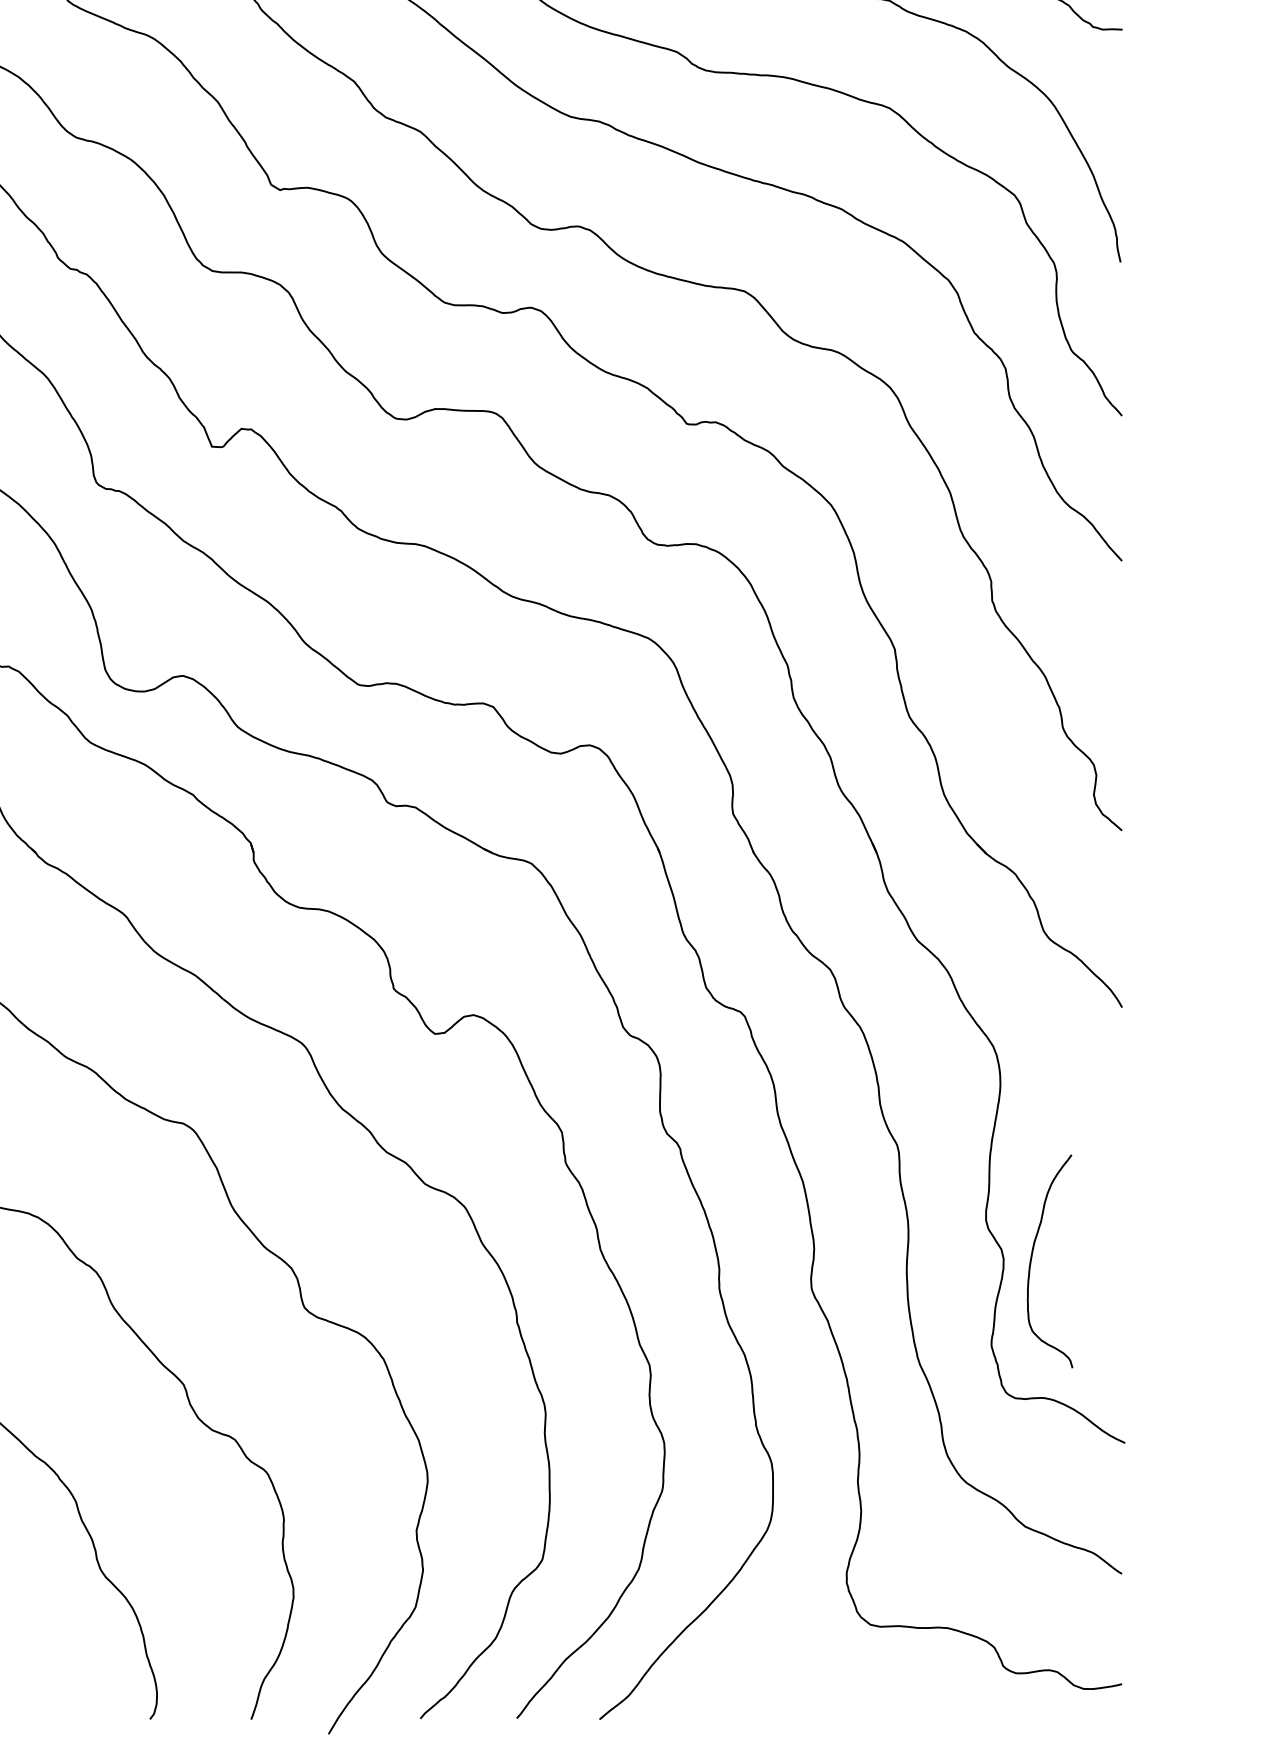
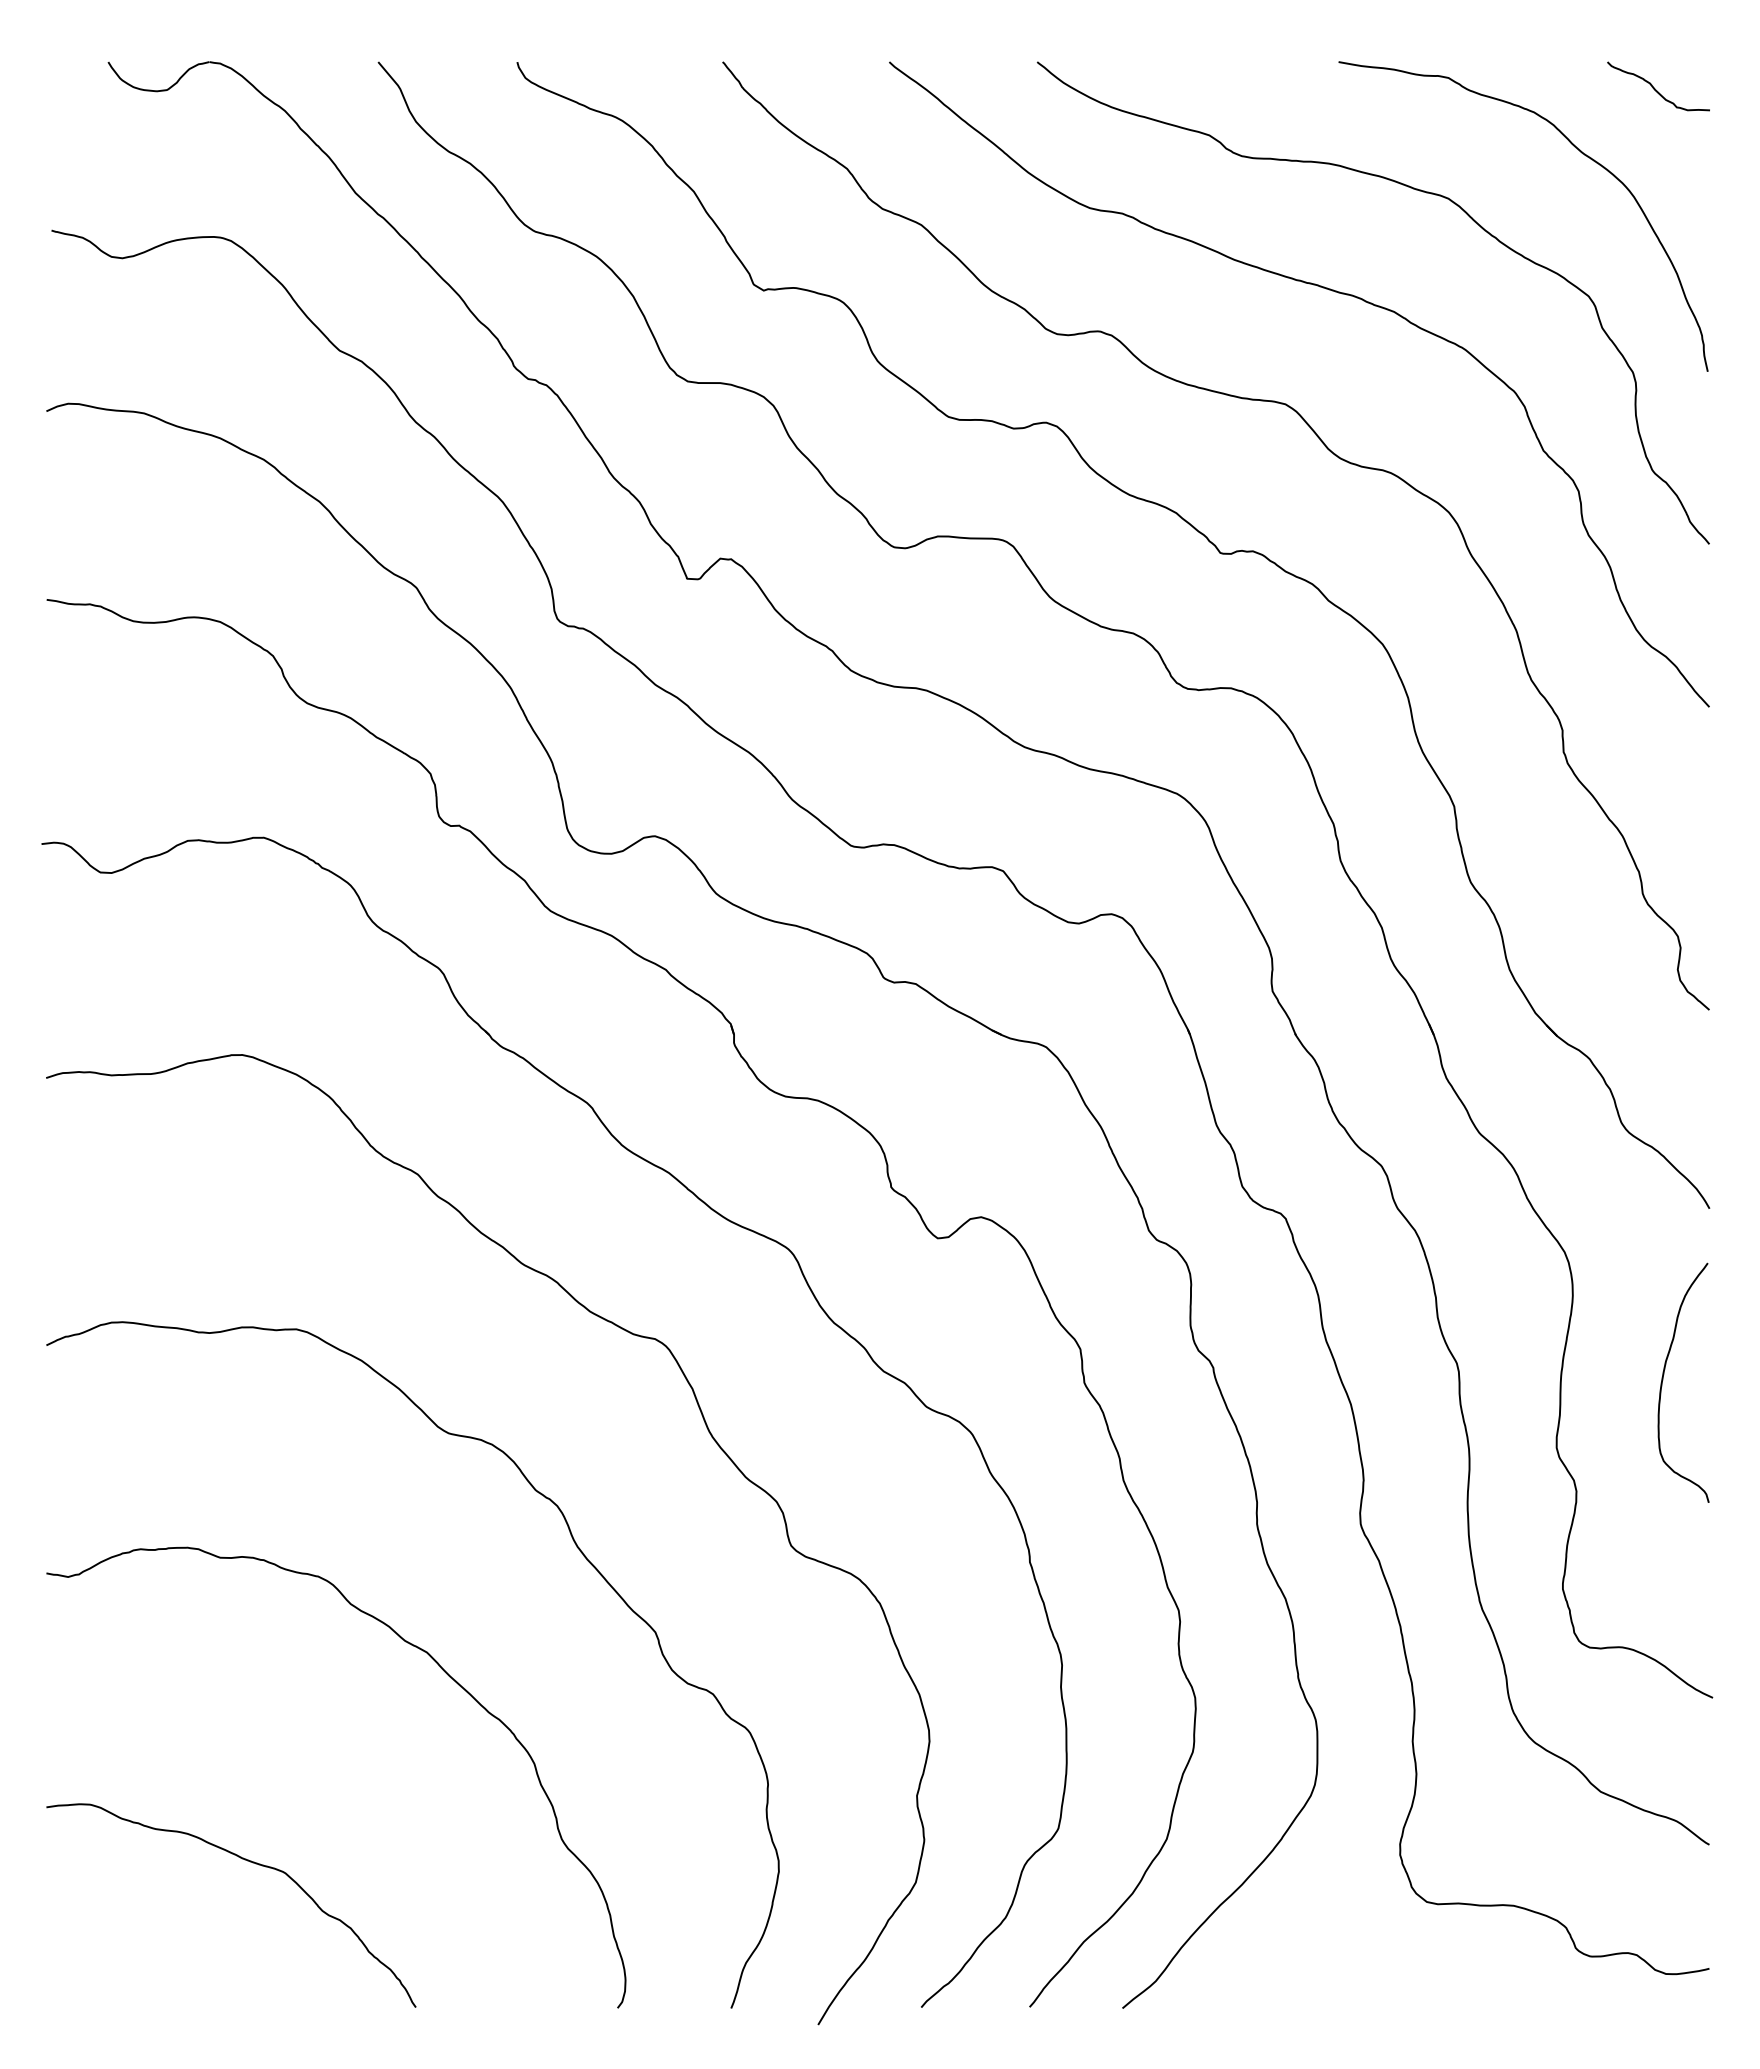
curve: (1032, 1259) -> (1663, 1380), moved

